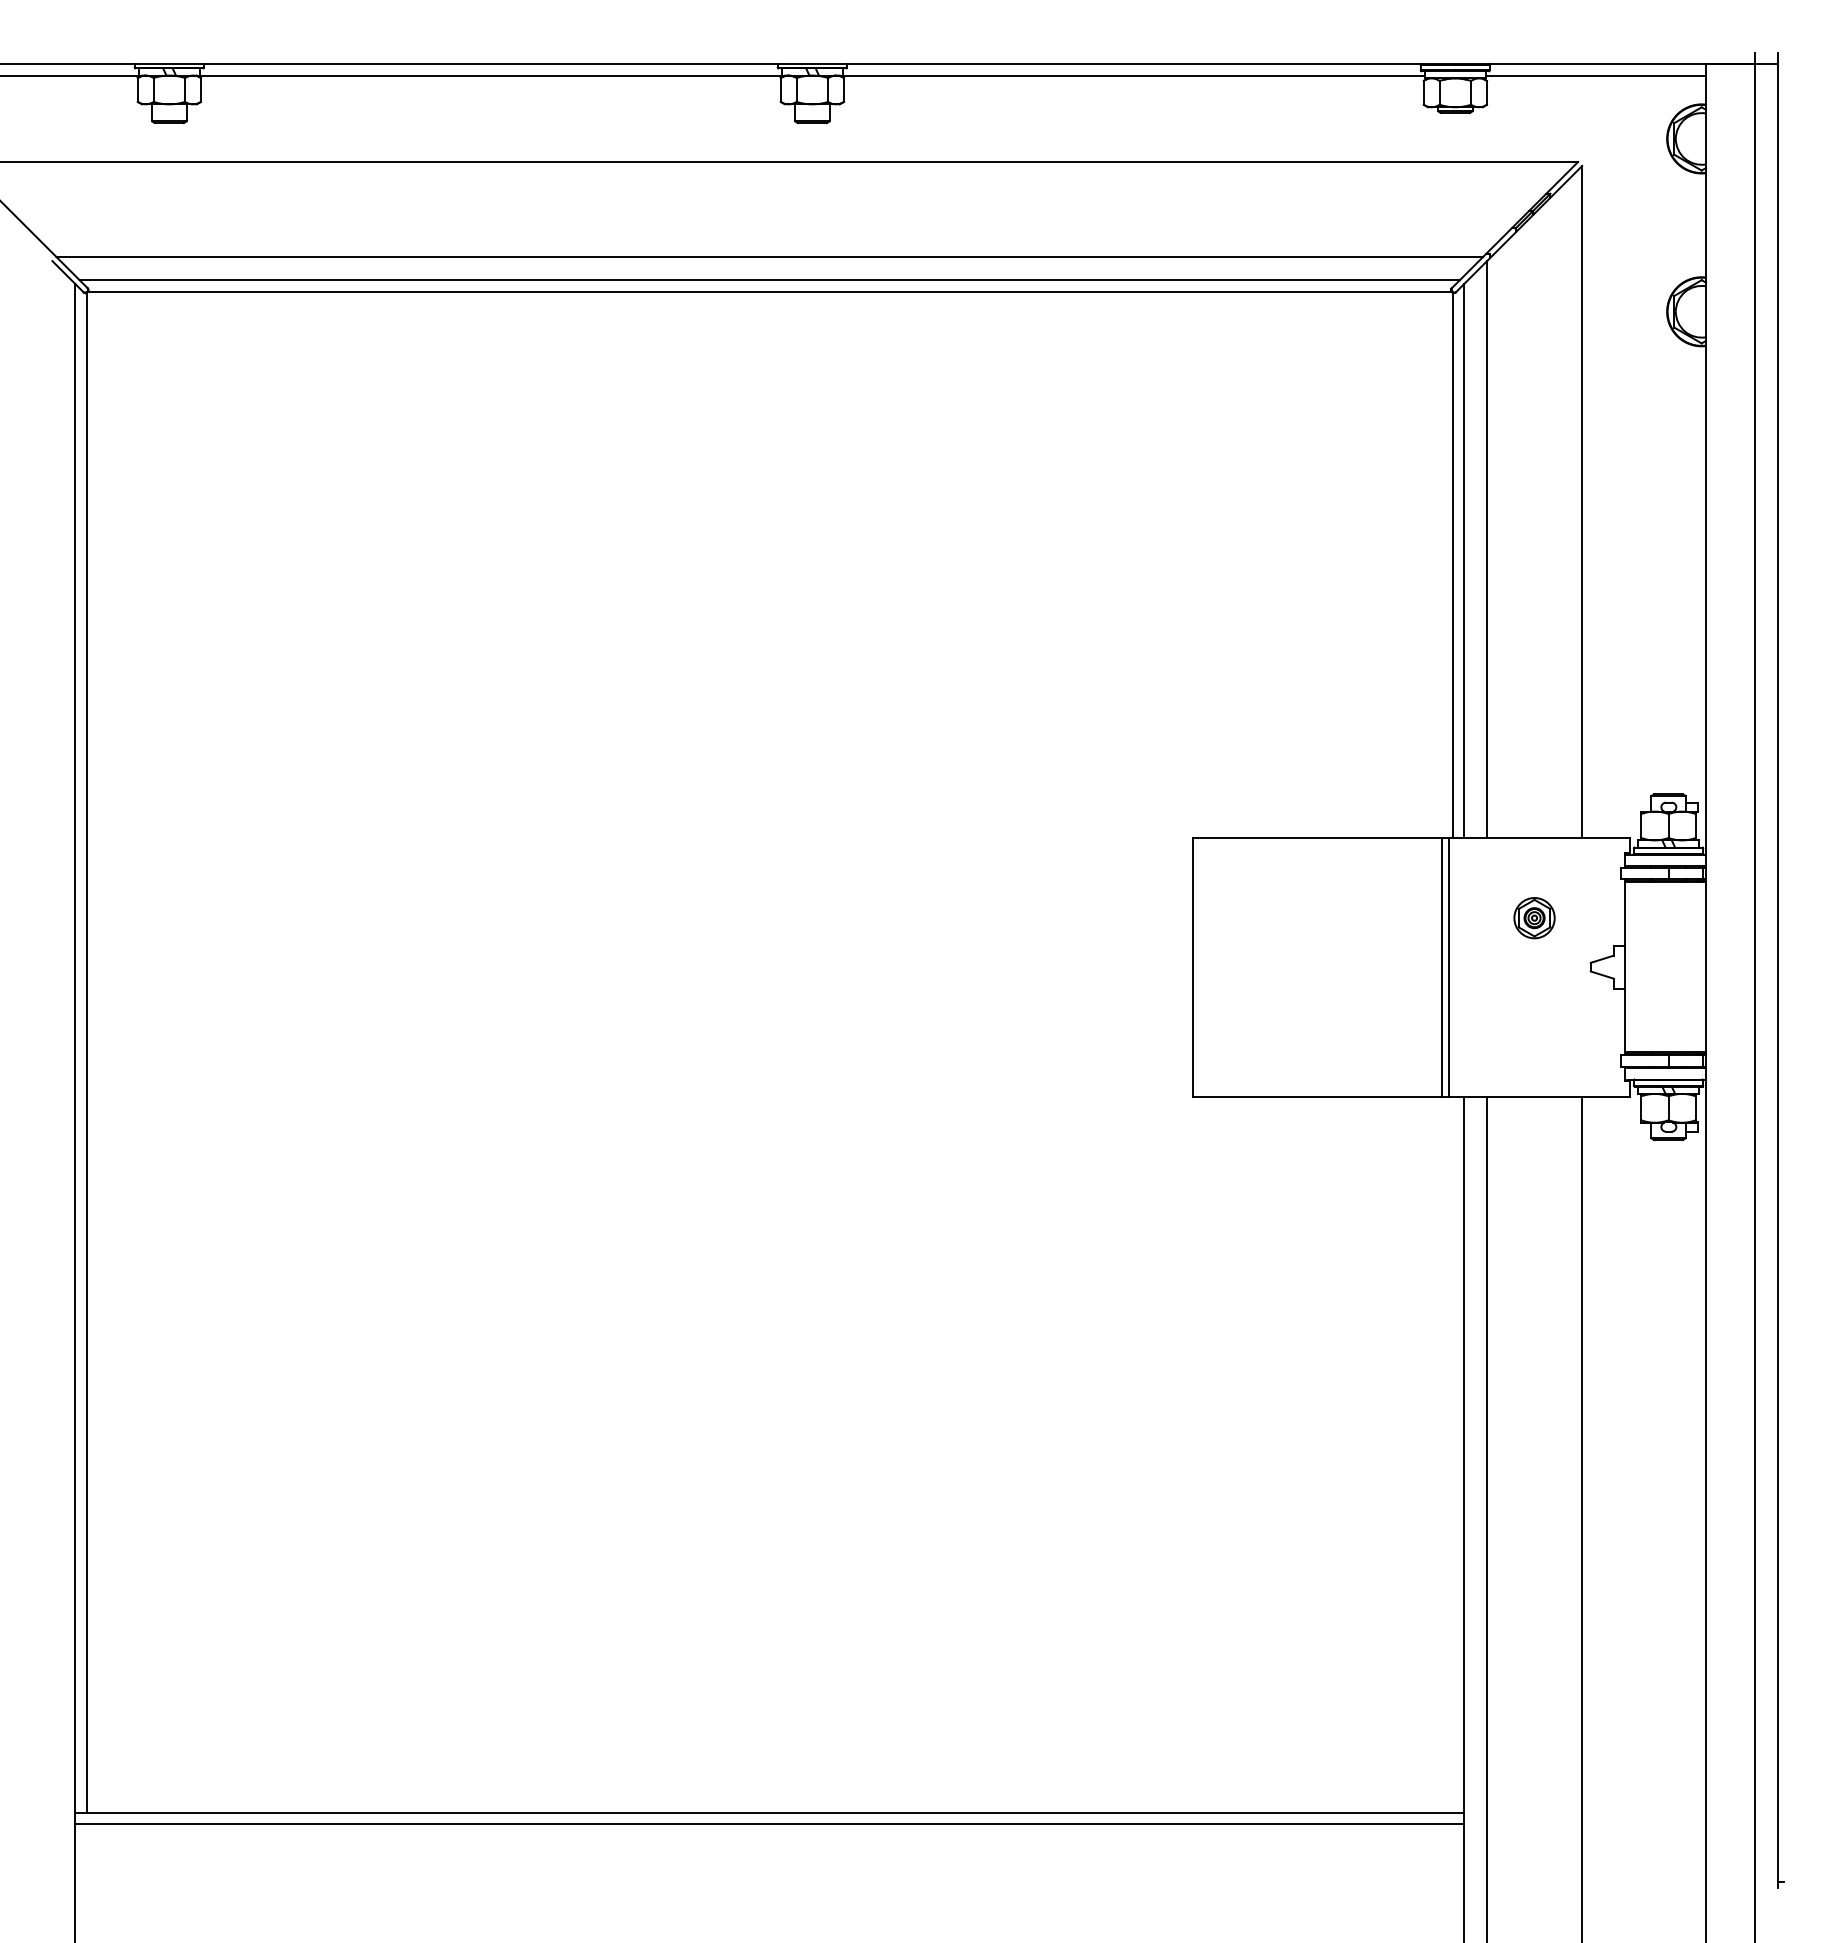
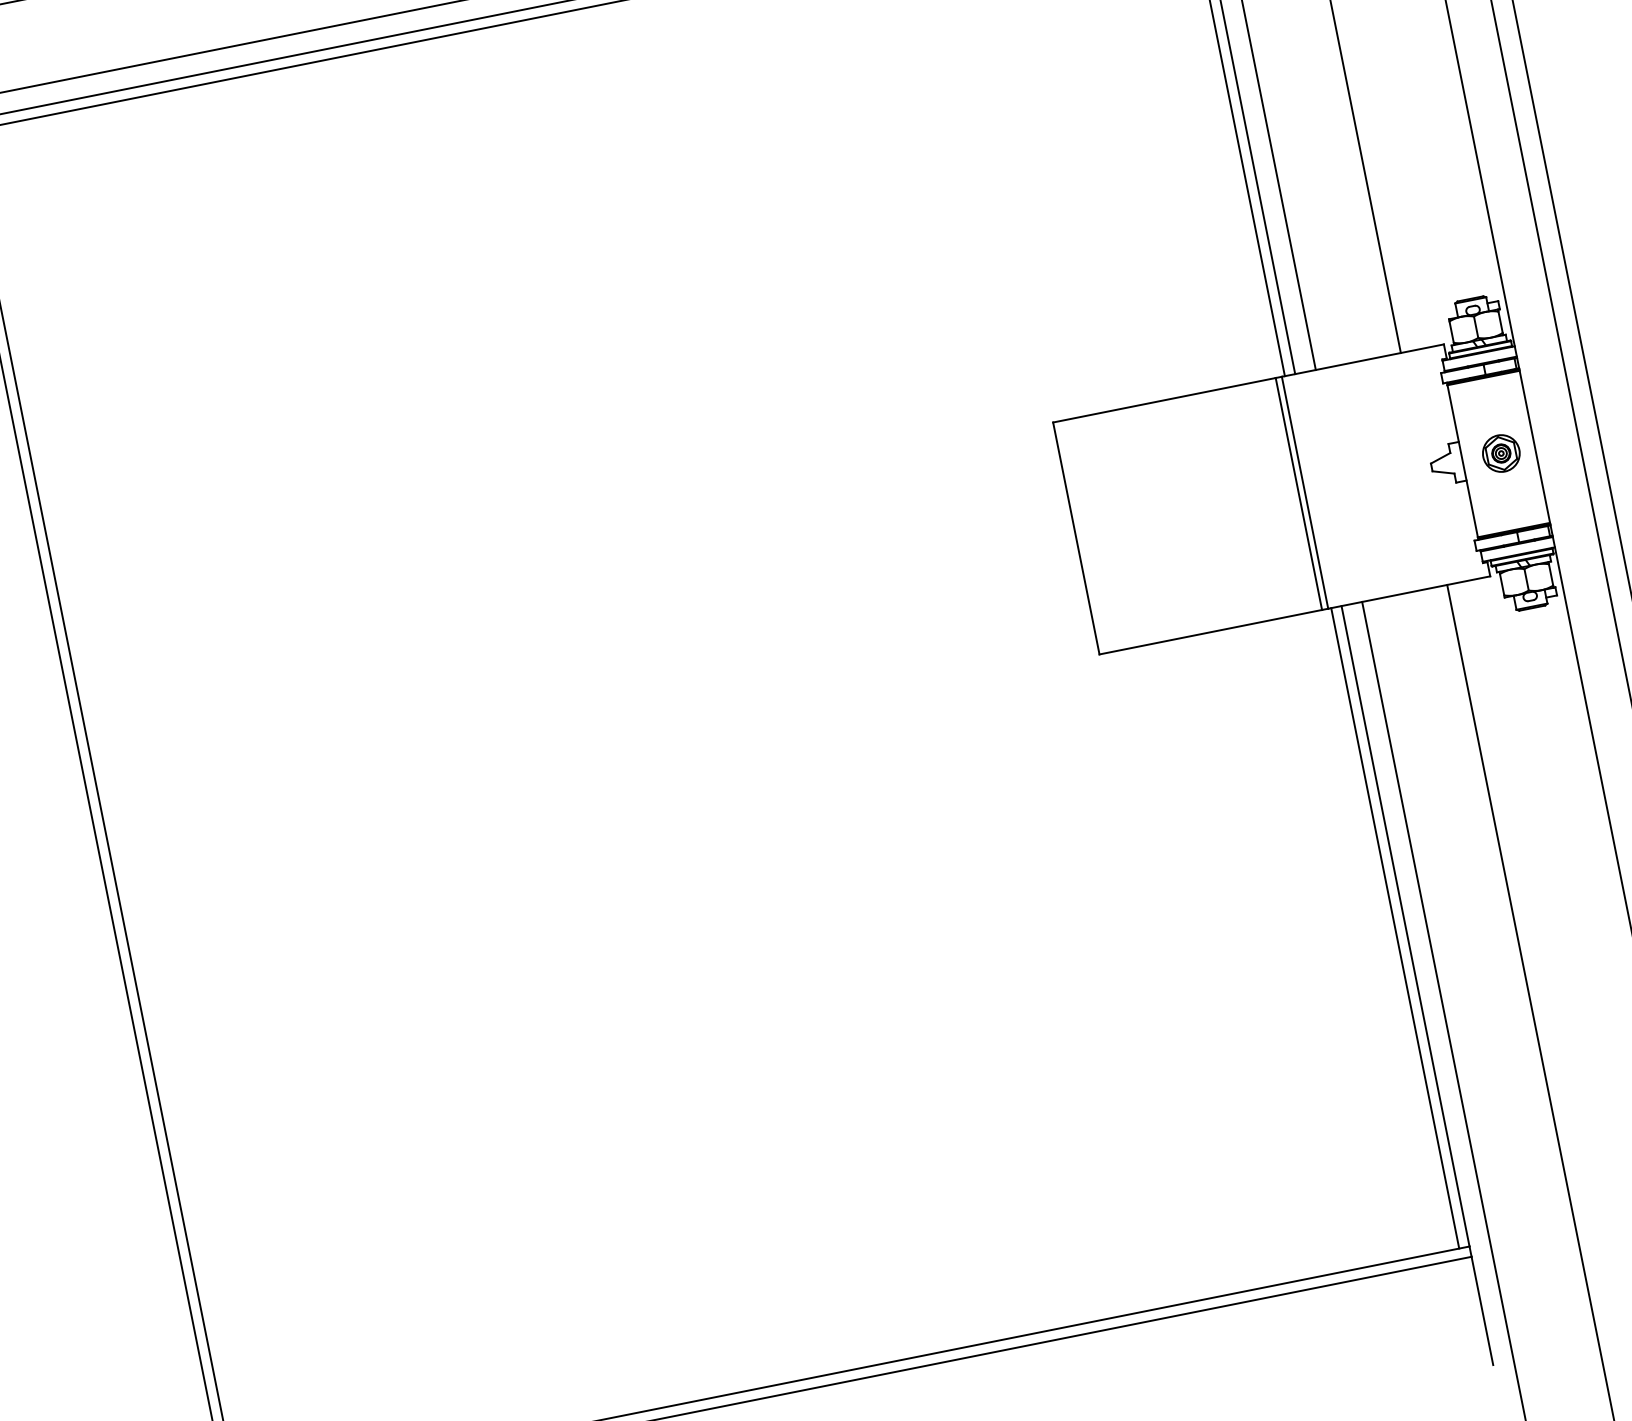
part: (1534, 918) -> (1501, 453), moved
line: (1452, 1454) -> (1395, 928), added

